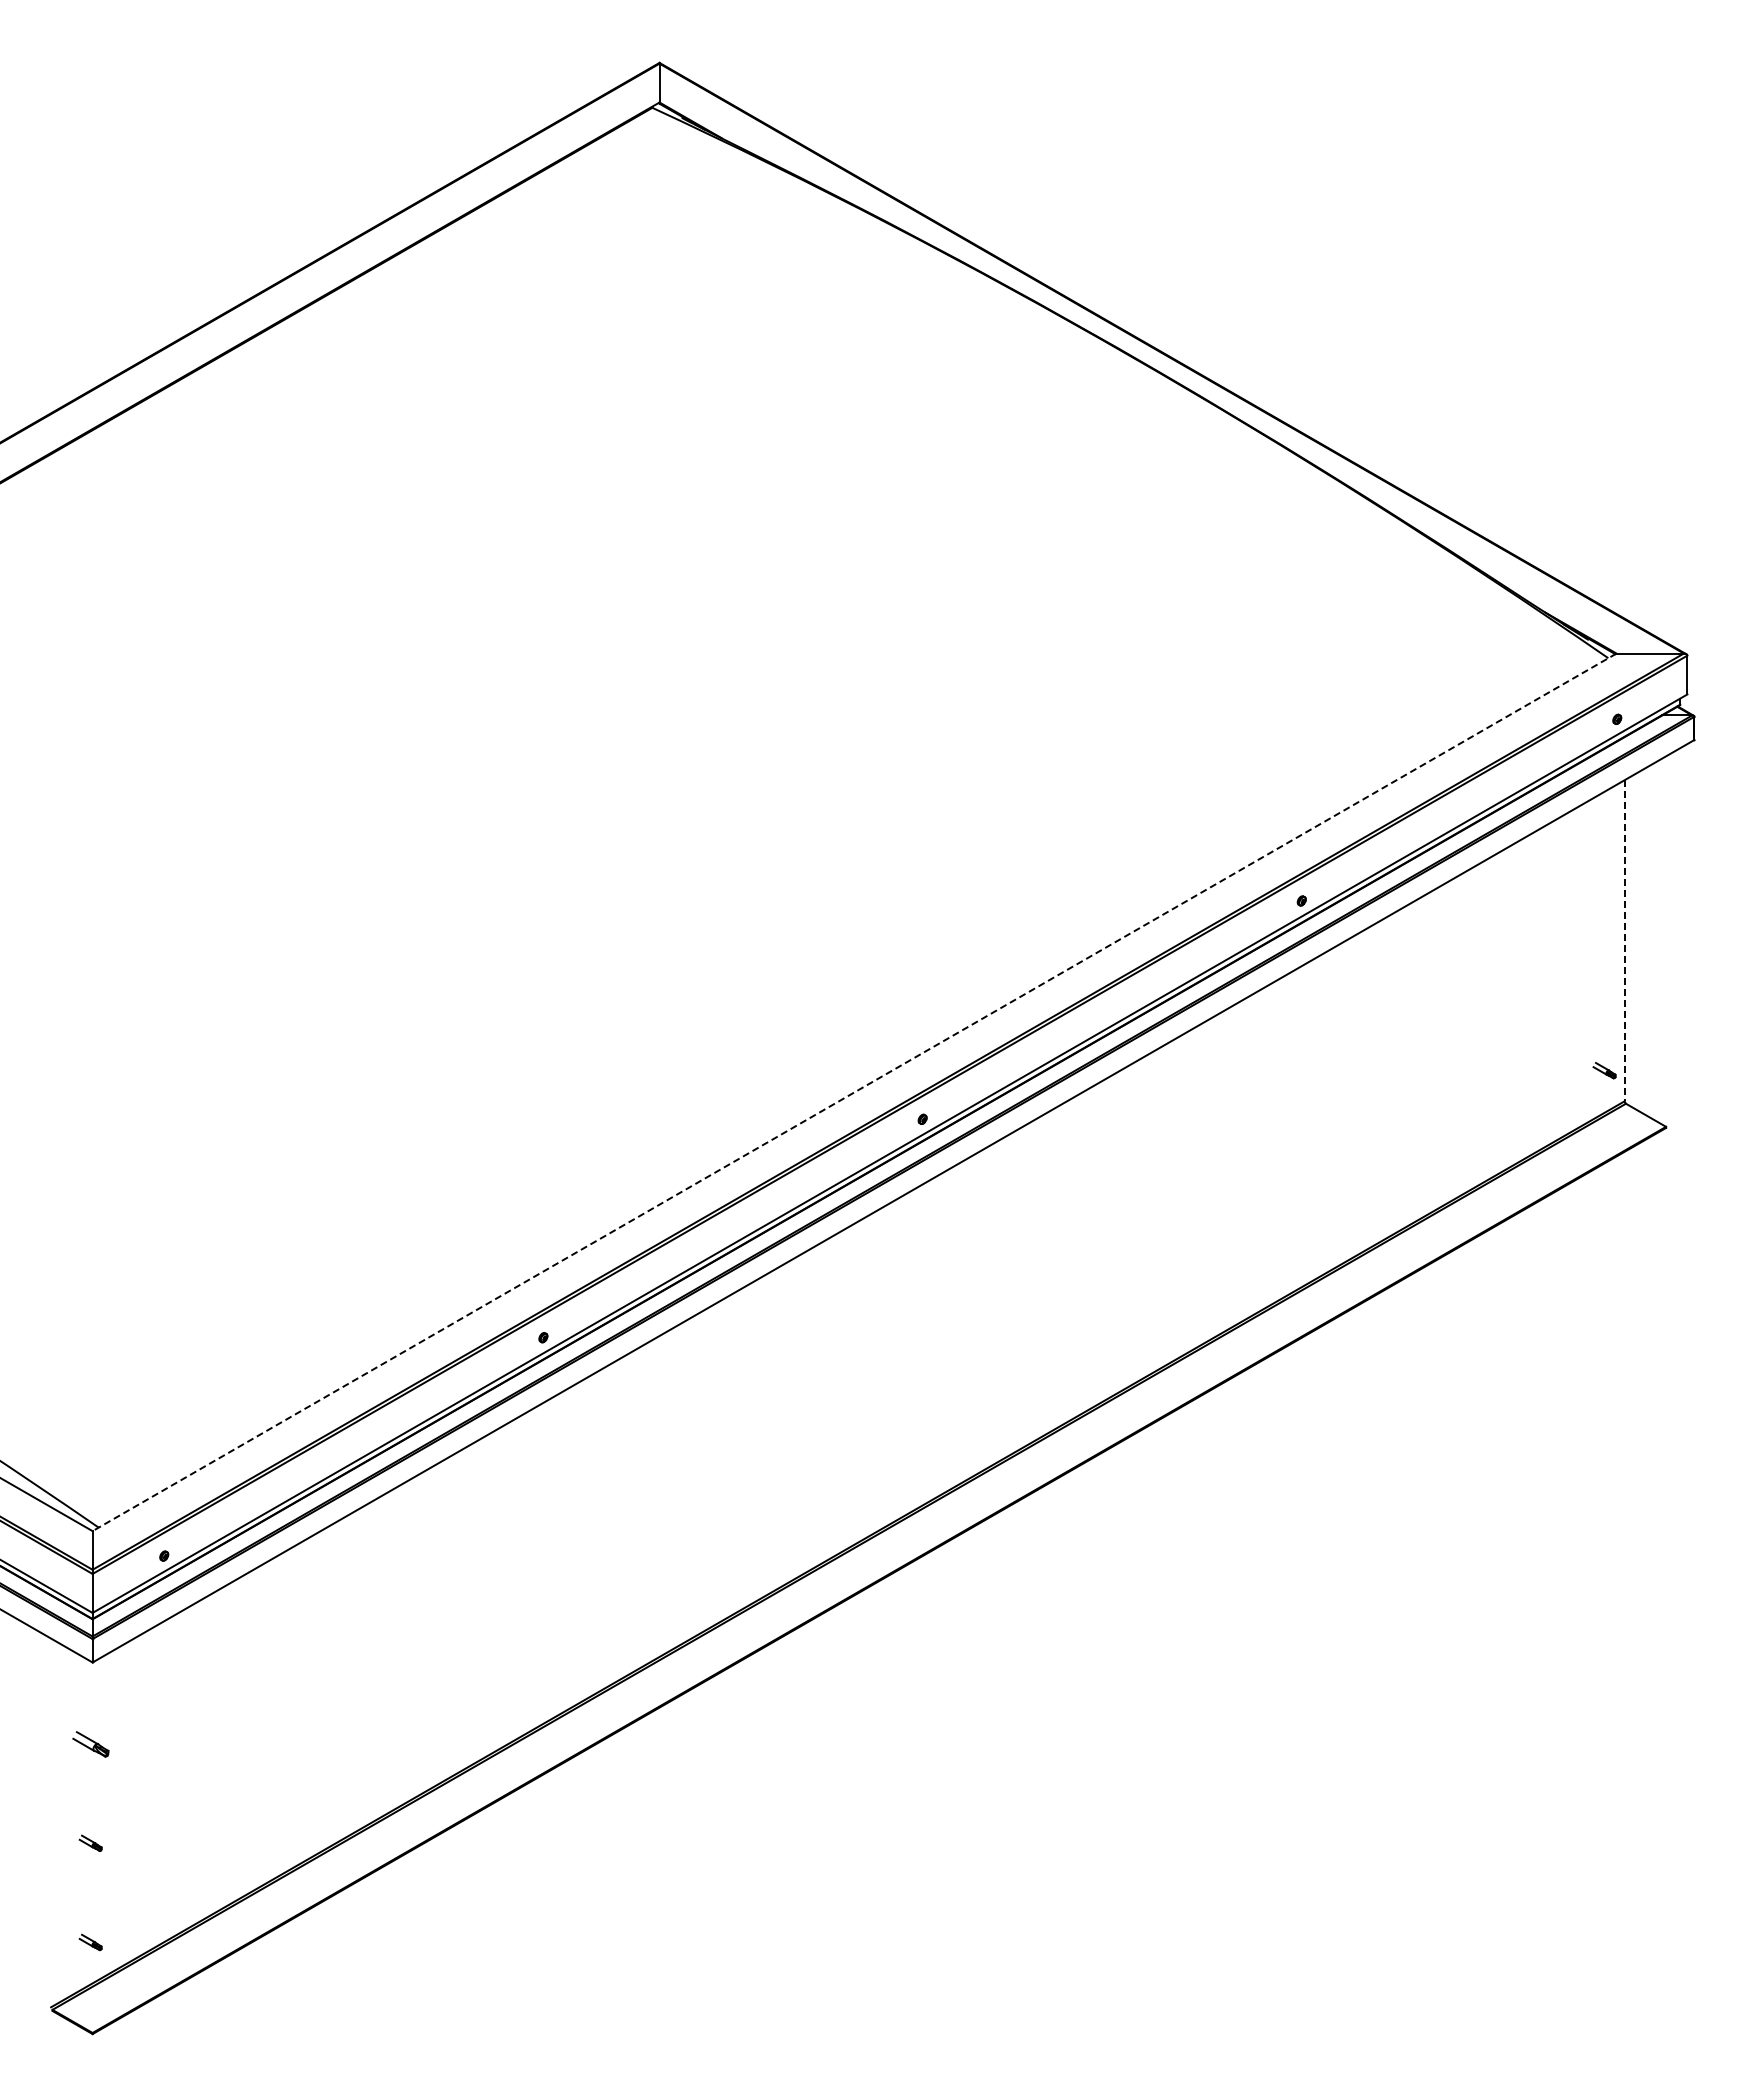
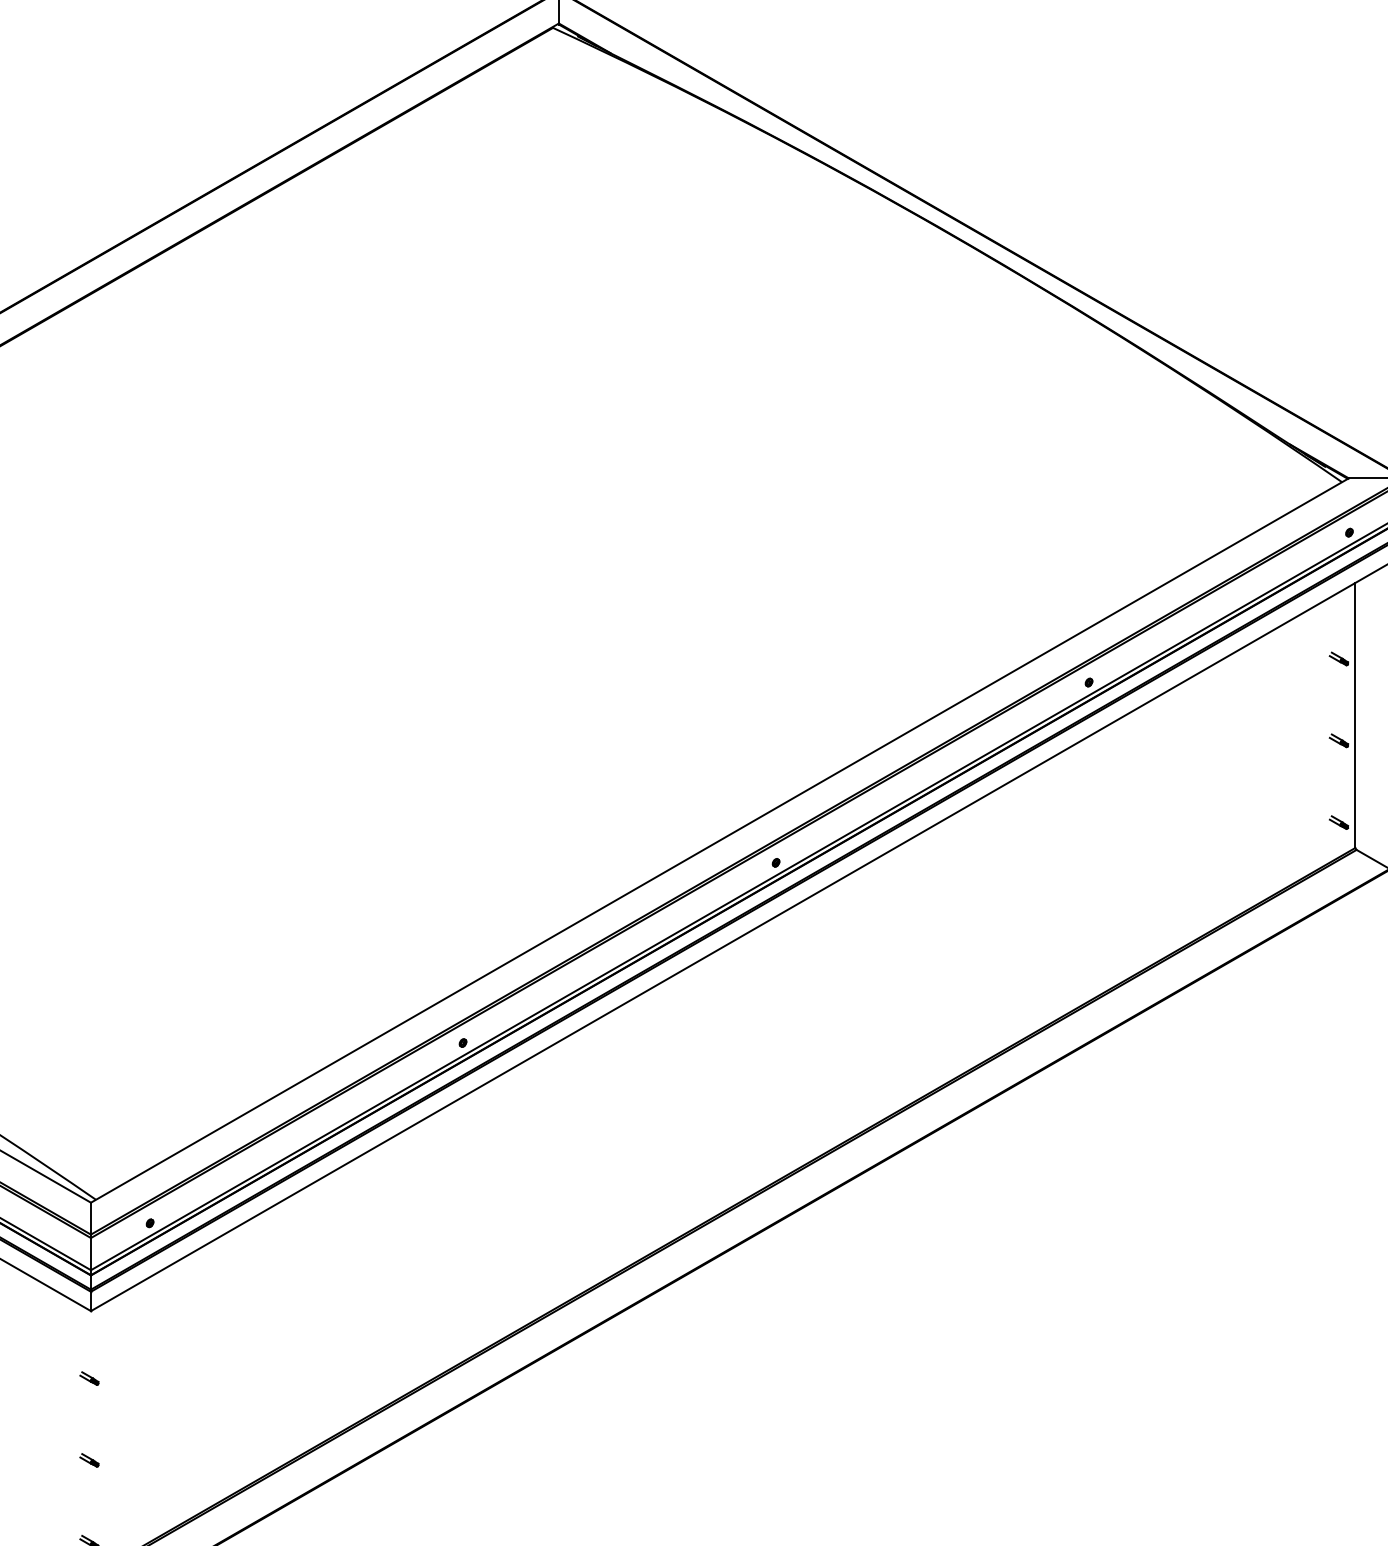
part: (1604, 872) -> (1338, 659), added
line: (1624, 940) -> (1355, 715), dashed -> solid
part: (1604, 971) -> (1338, 740), added
line: (854, 1092) -> (719, 840), dashed -> solid
part: (90, 1743) -> (89, 1377), size x0.62

